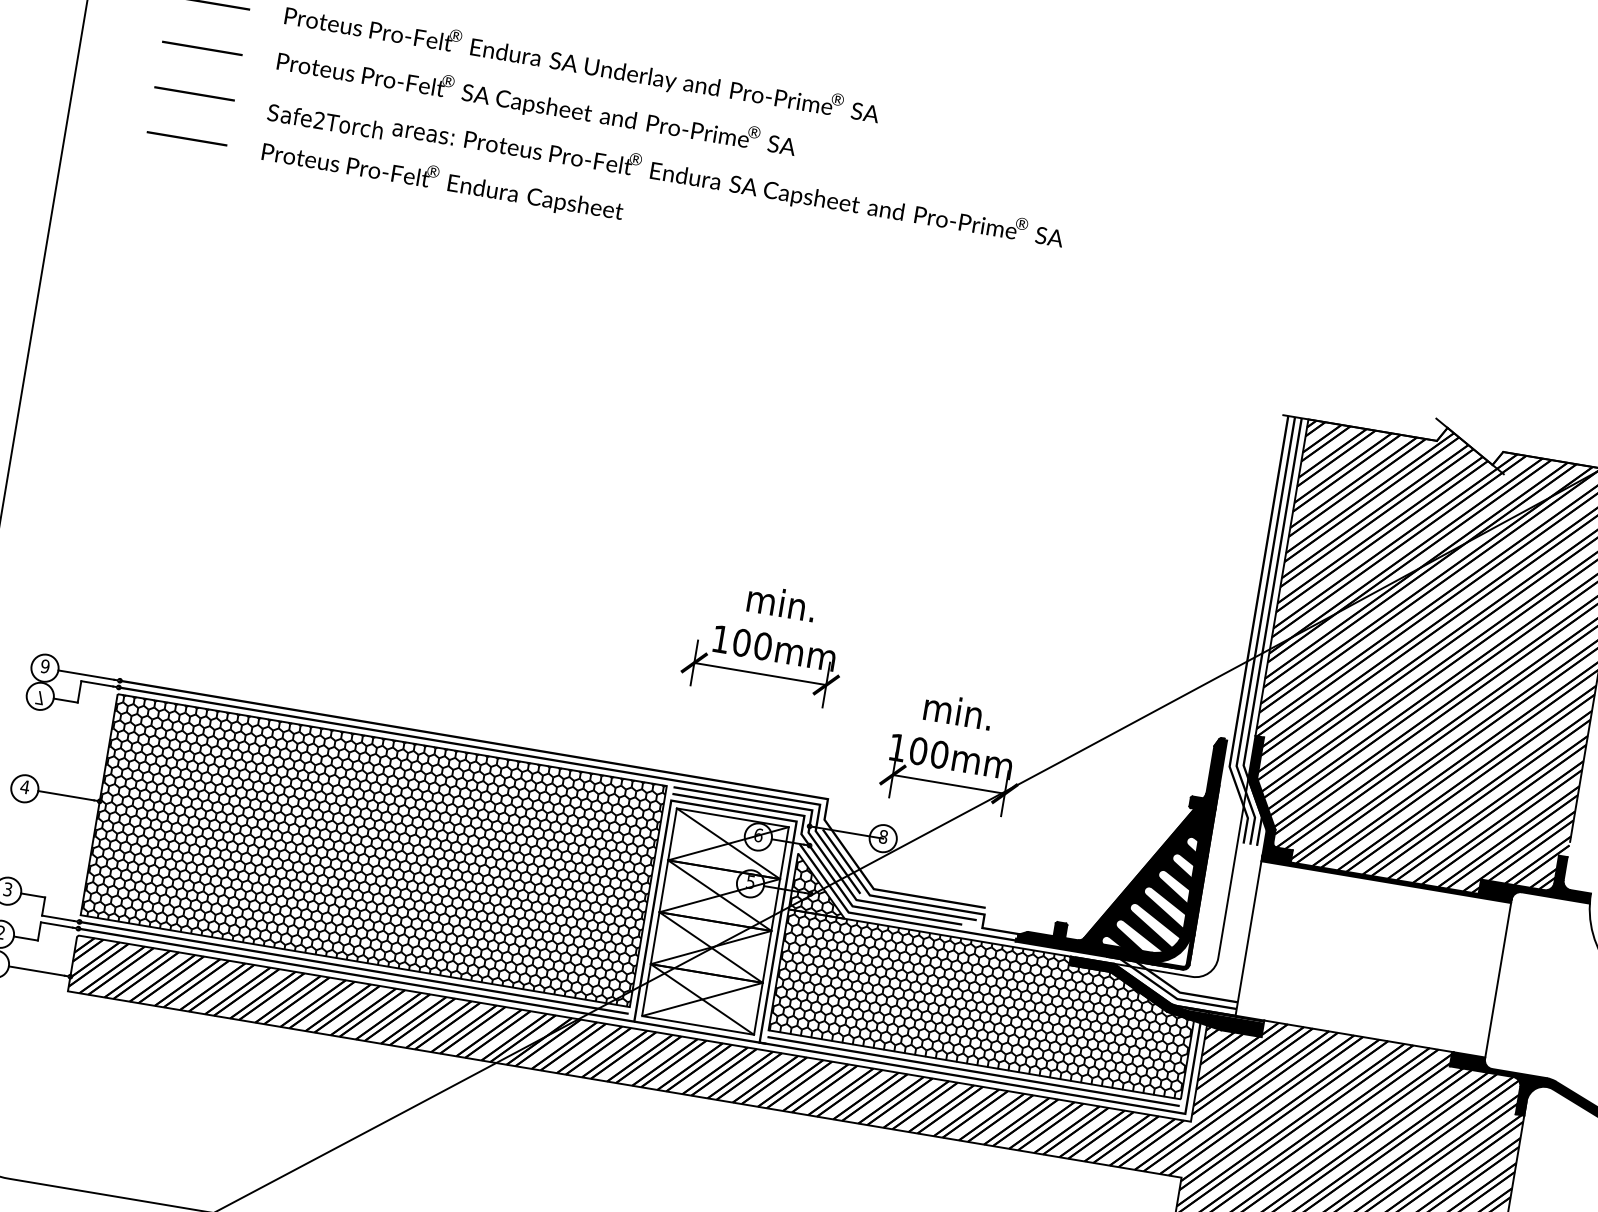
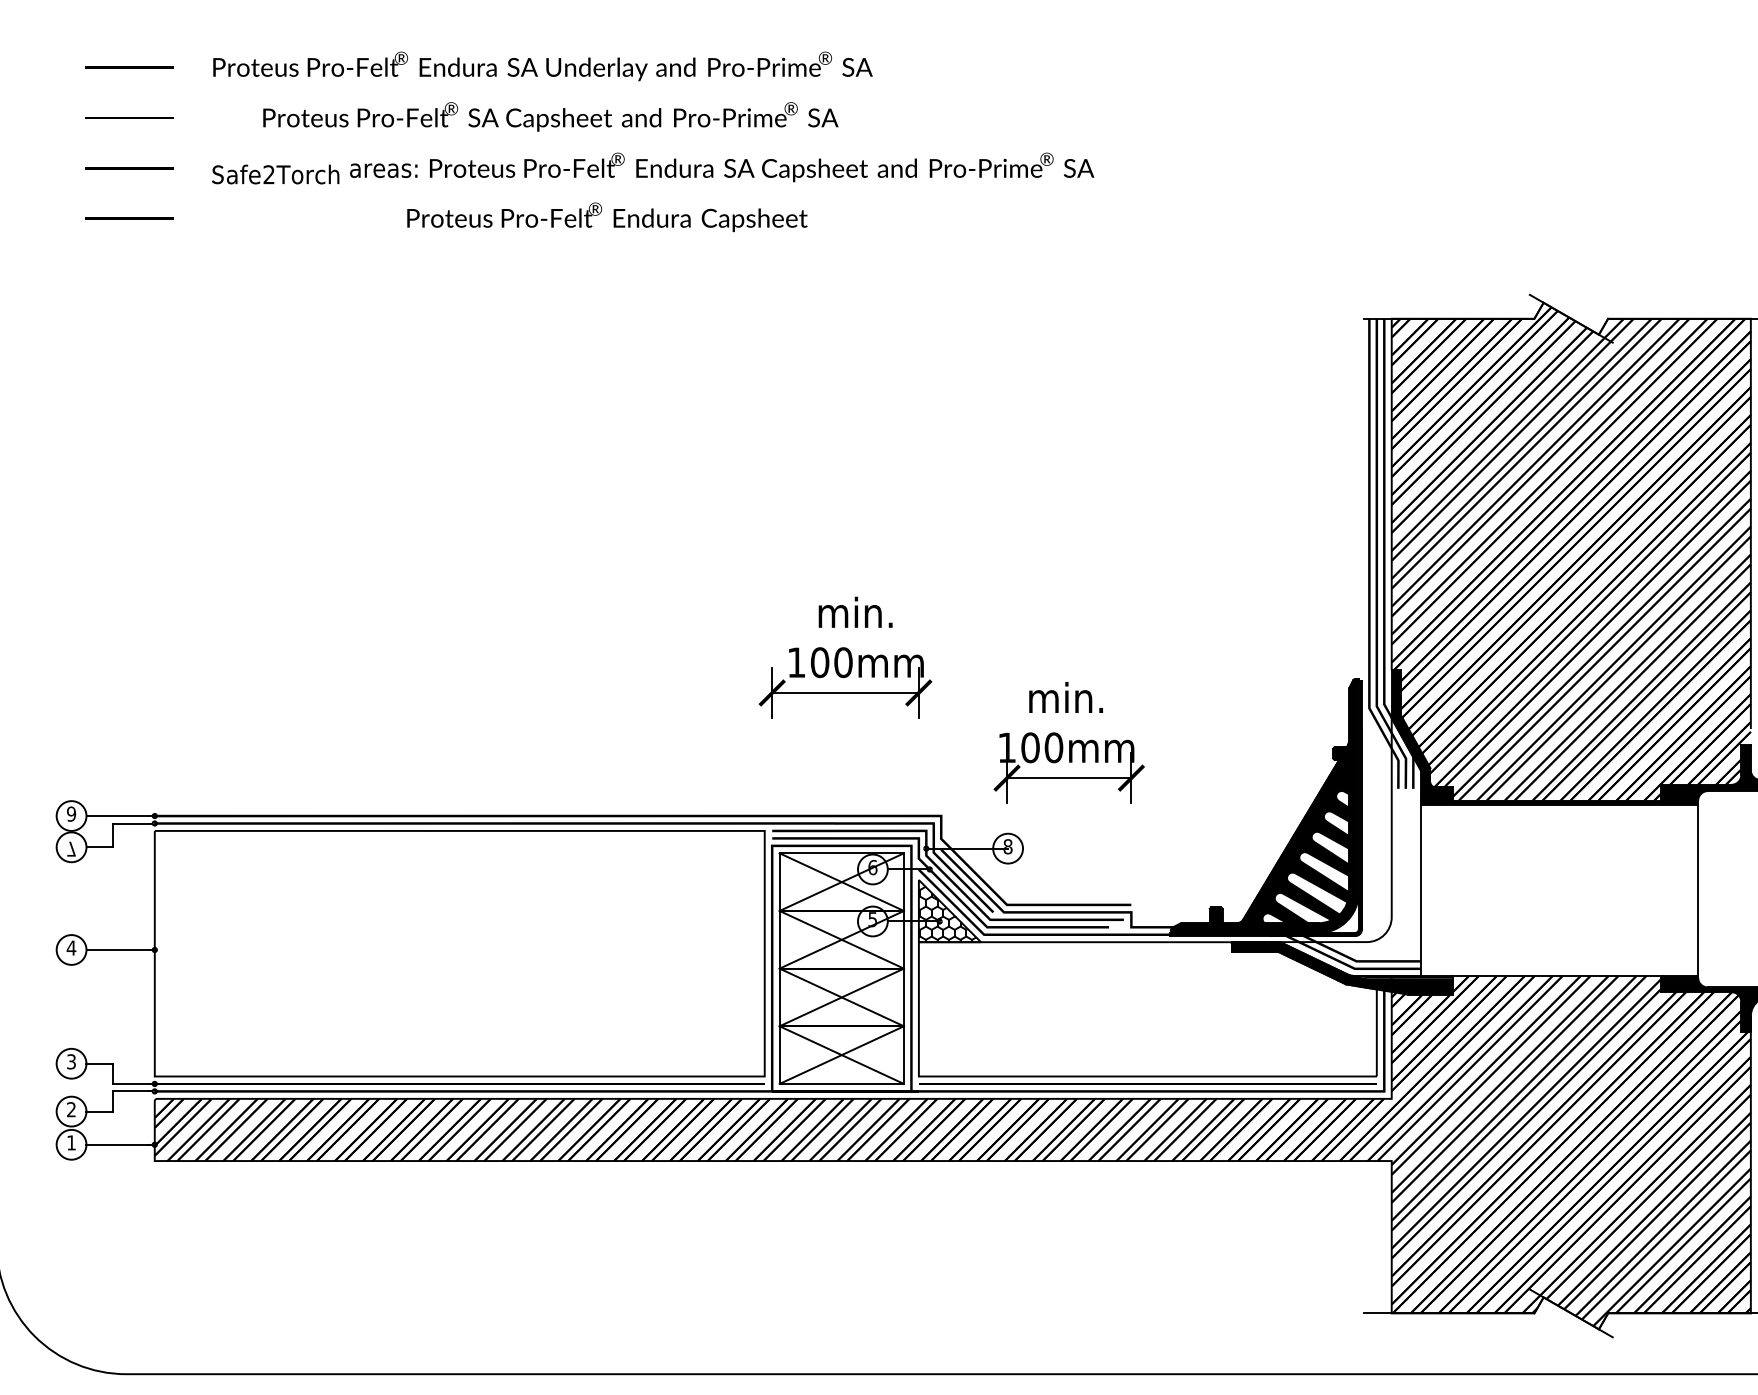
text: (536, 103) -> (550, 116), moved
text: (443, 179) -> (607, 216), moved
hatch: (373, 850) -> (459, 953), removed
hatch: (984, 1004) -> (1147, 1009), removed

